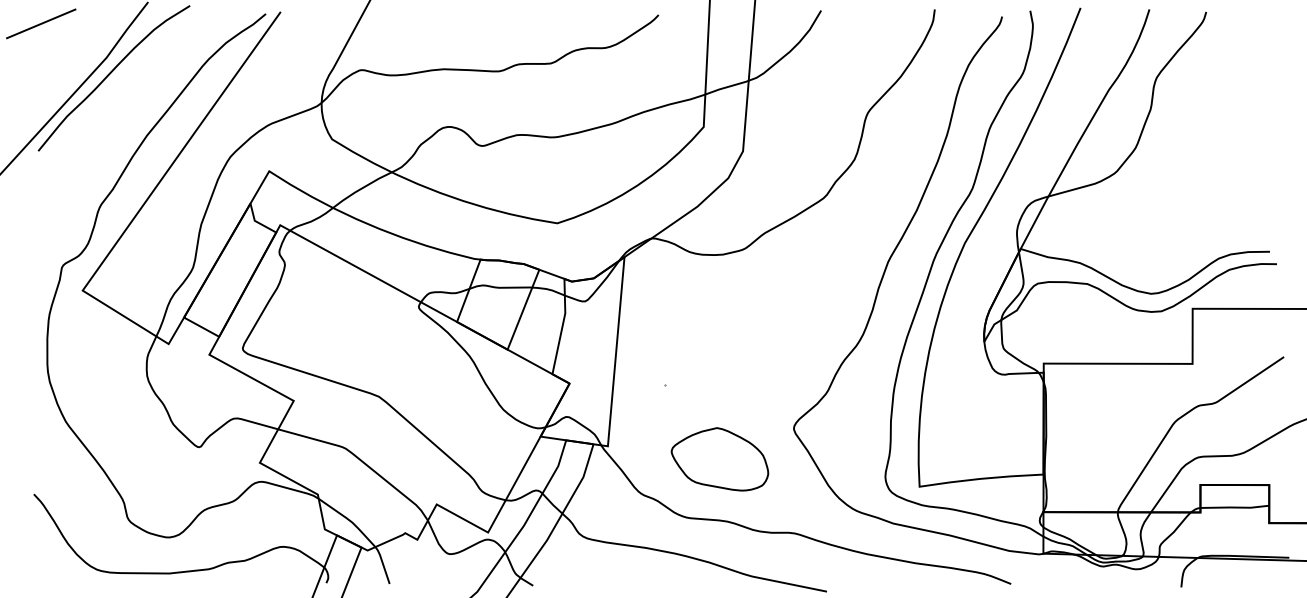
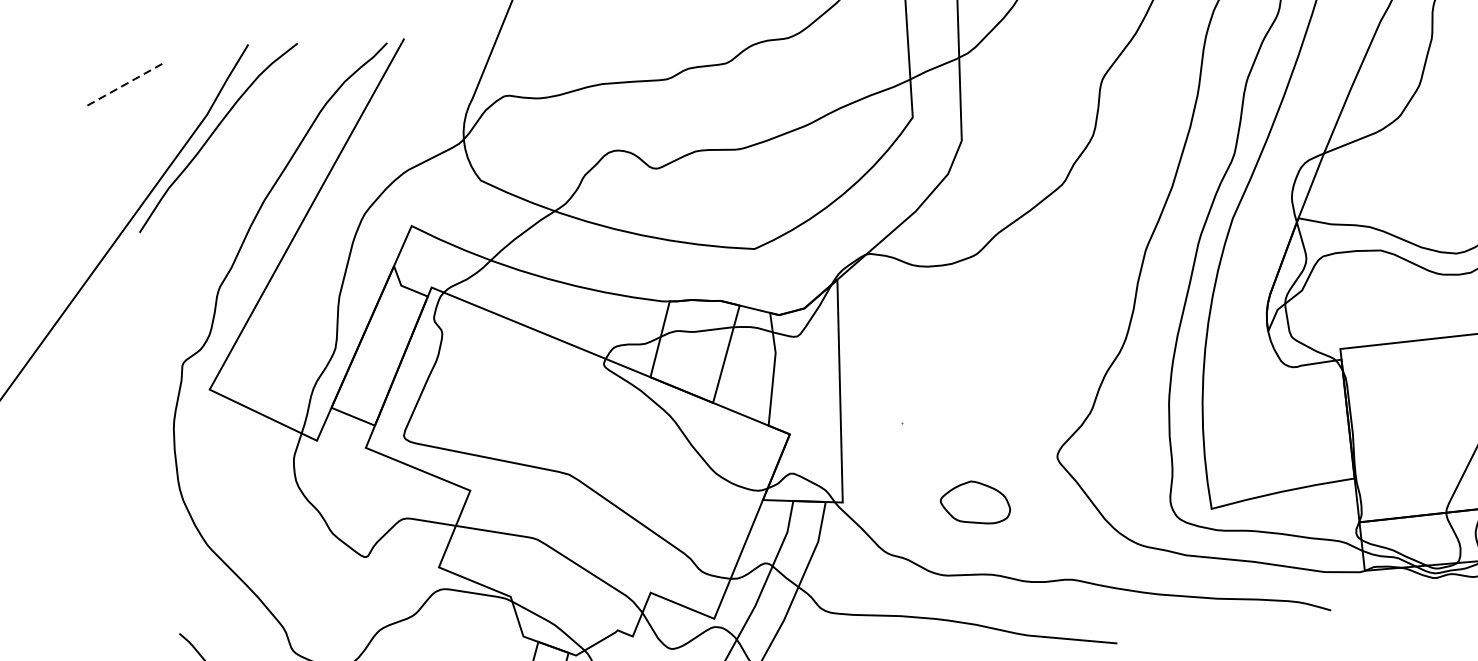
line: (41, 23) -> (126, 83), solid -> dashed
part: (719, 459) -> (974, 503), size x0.6

